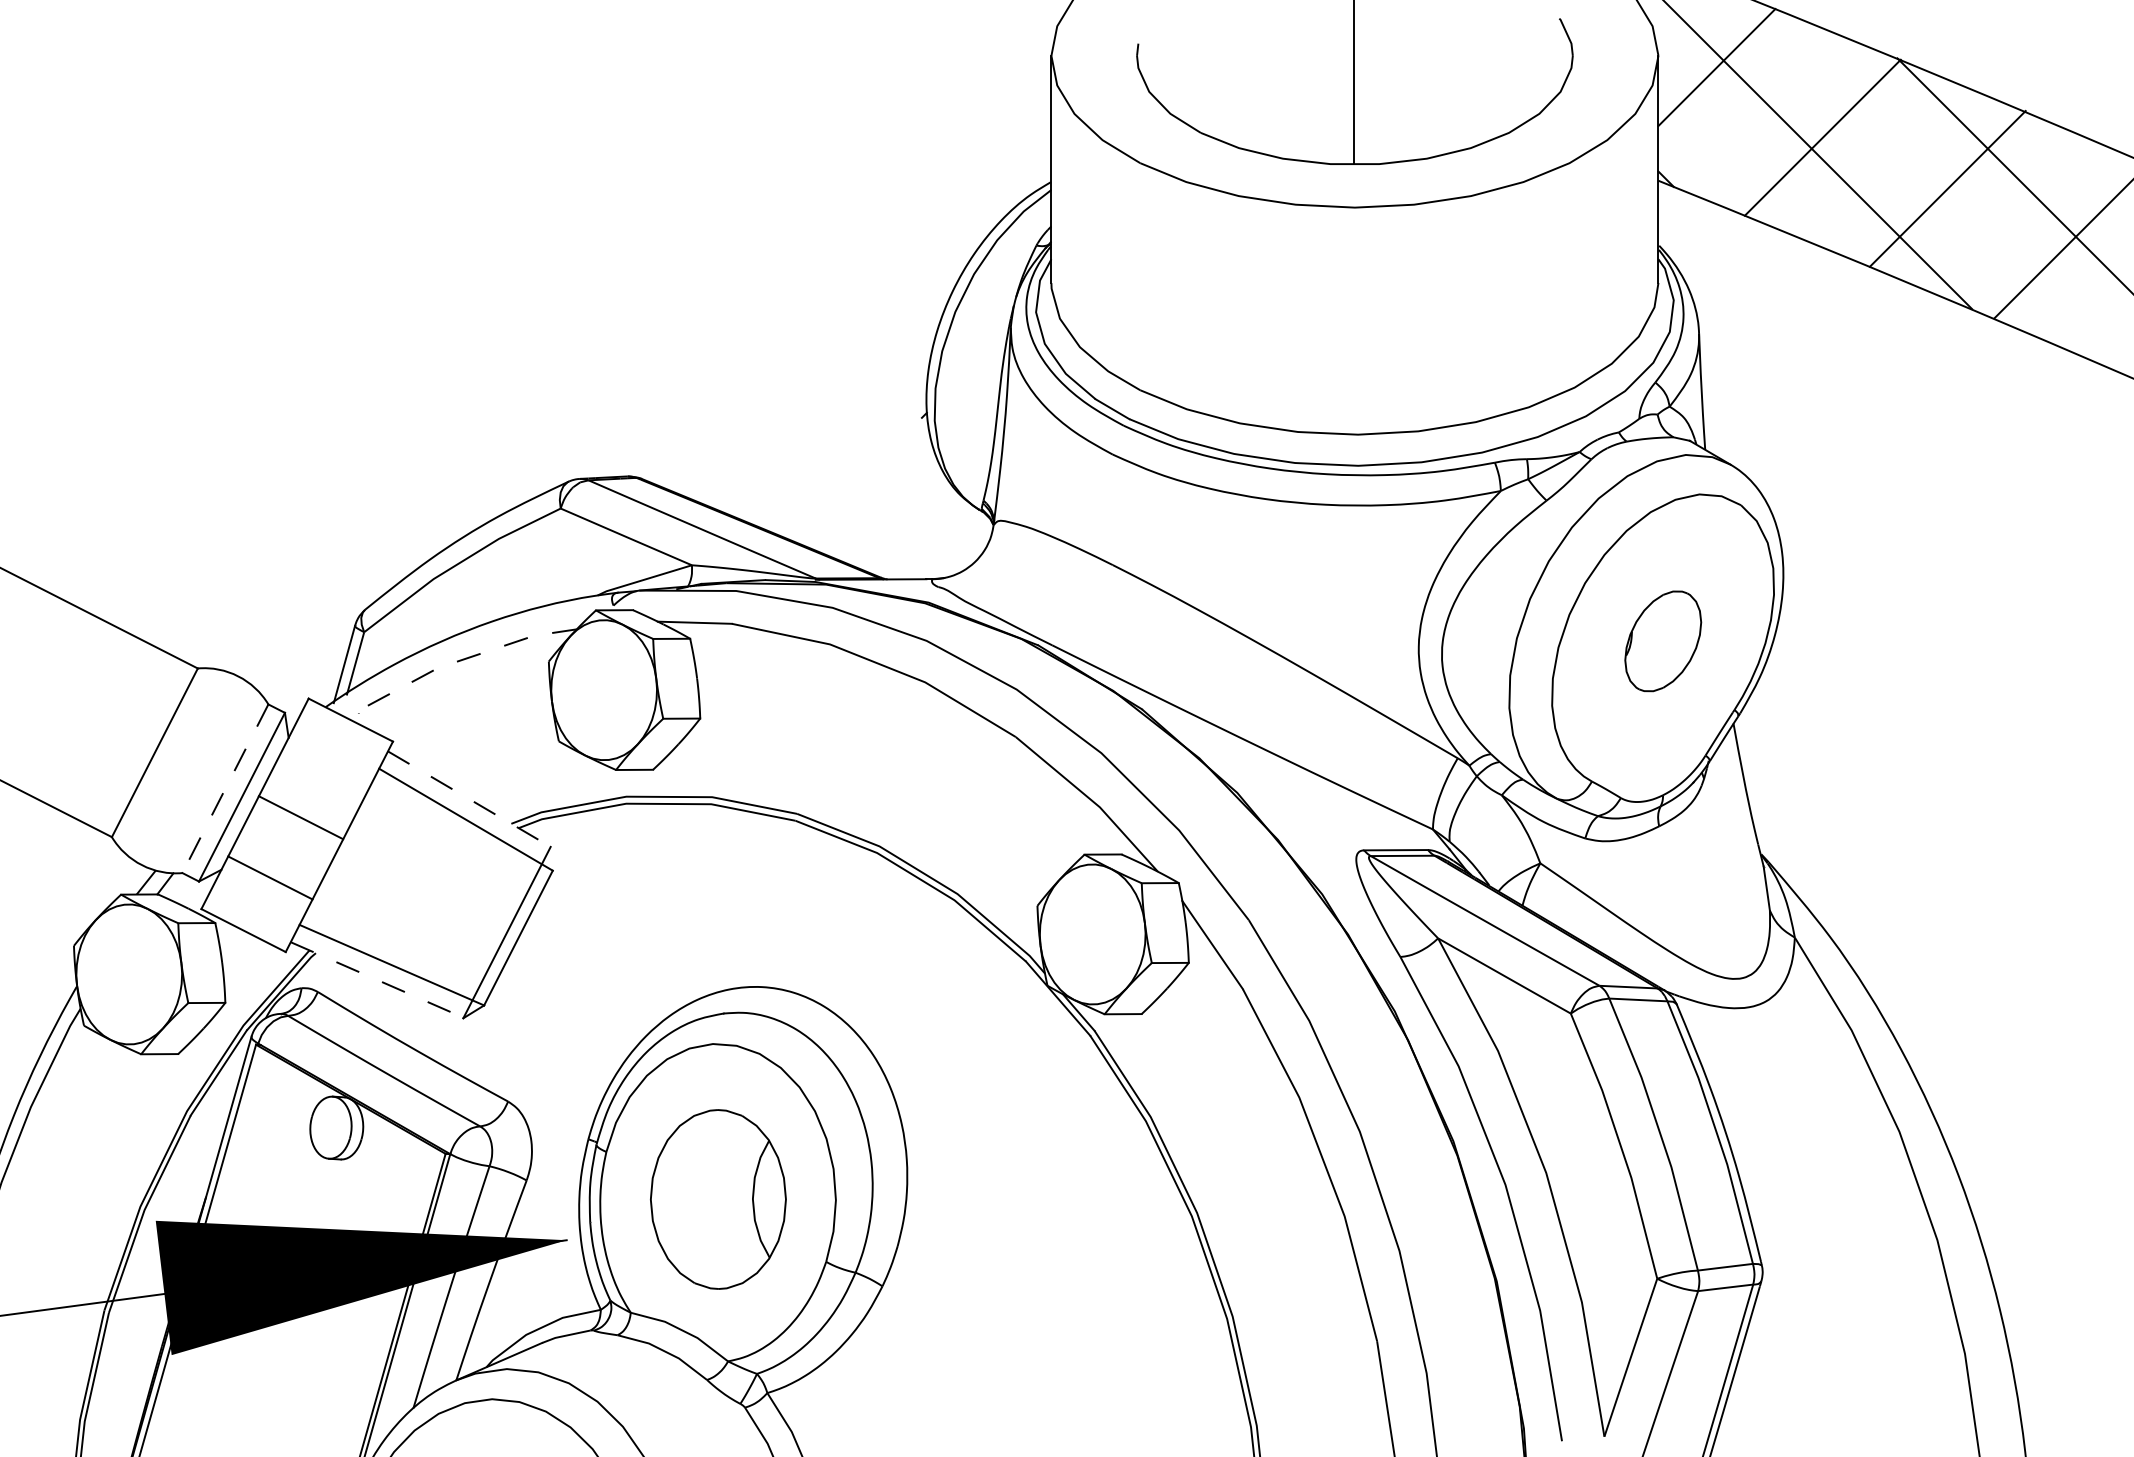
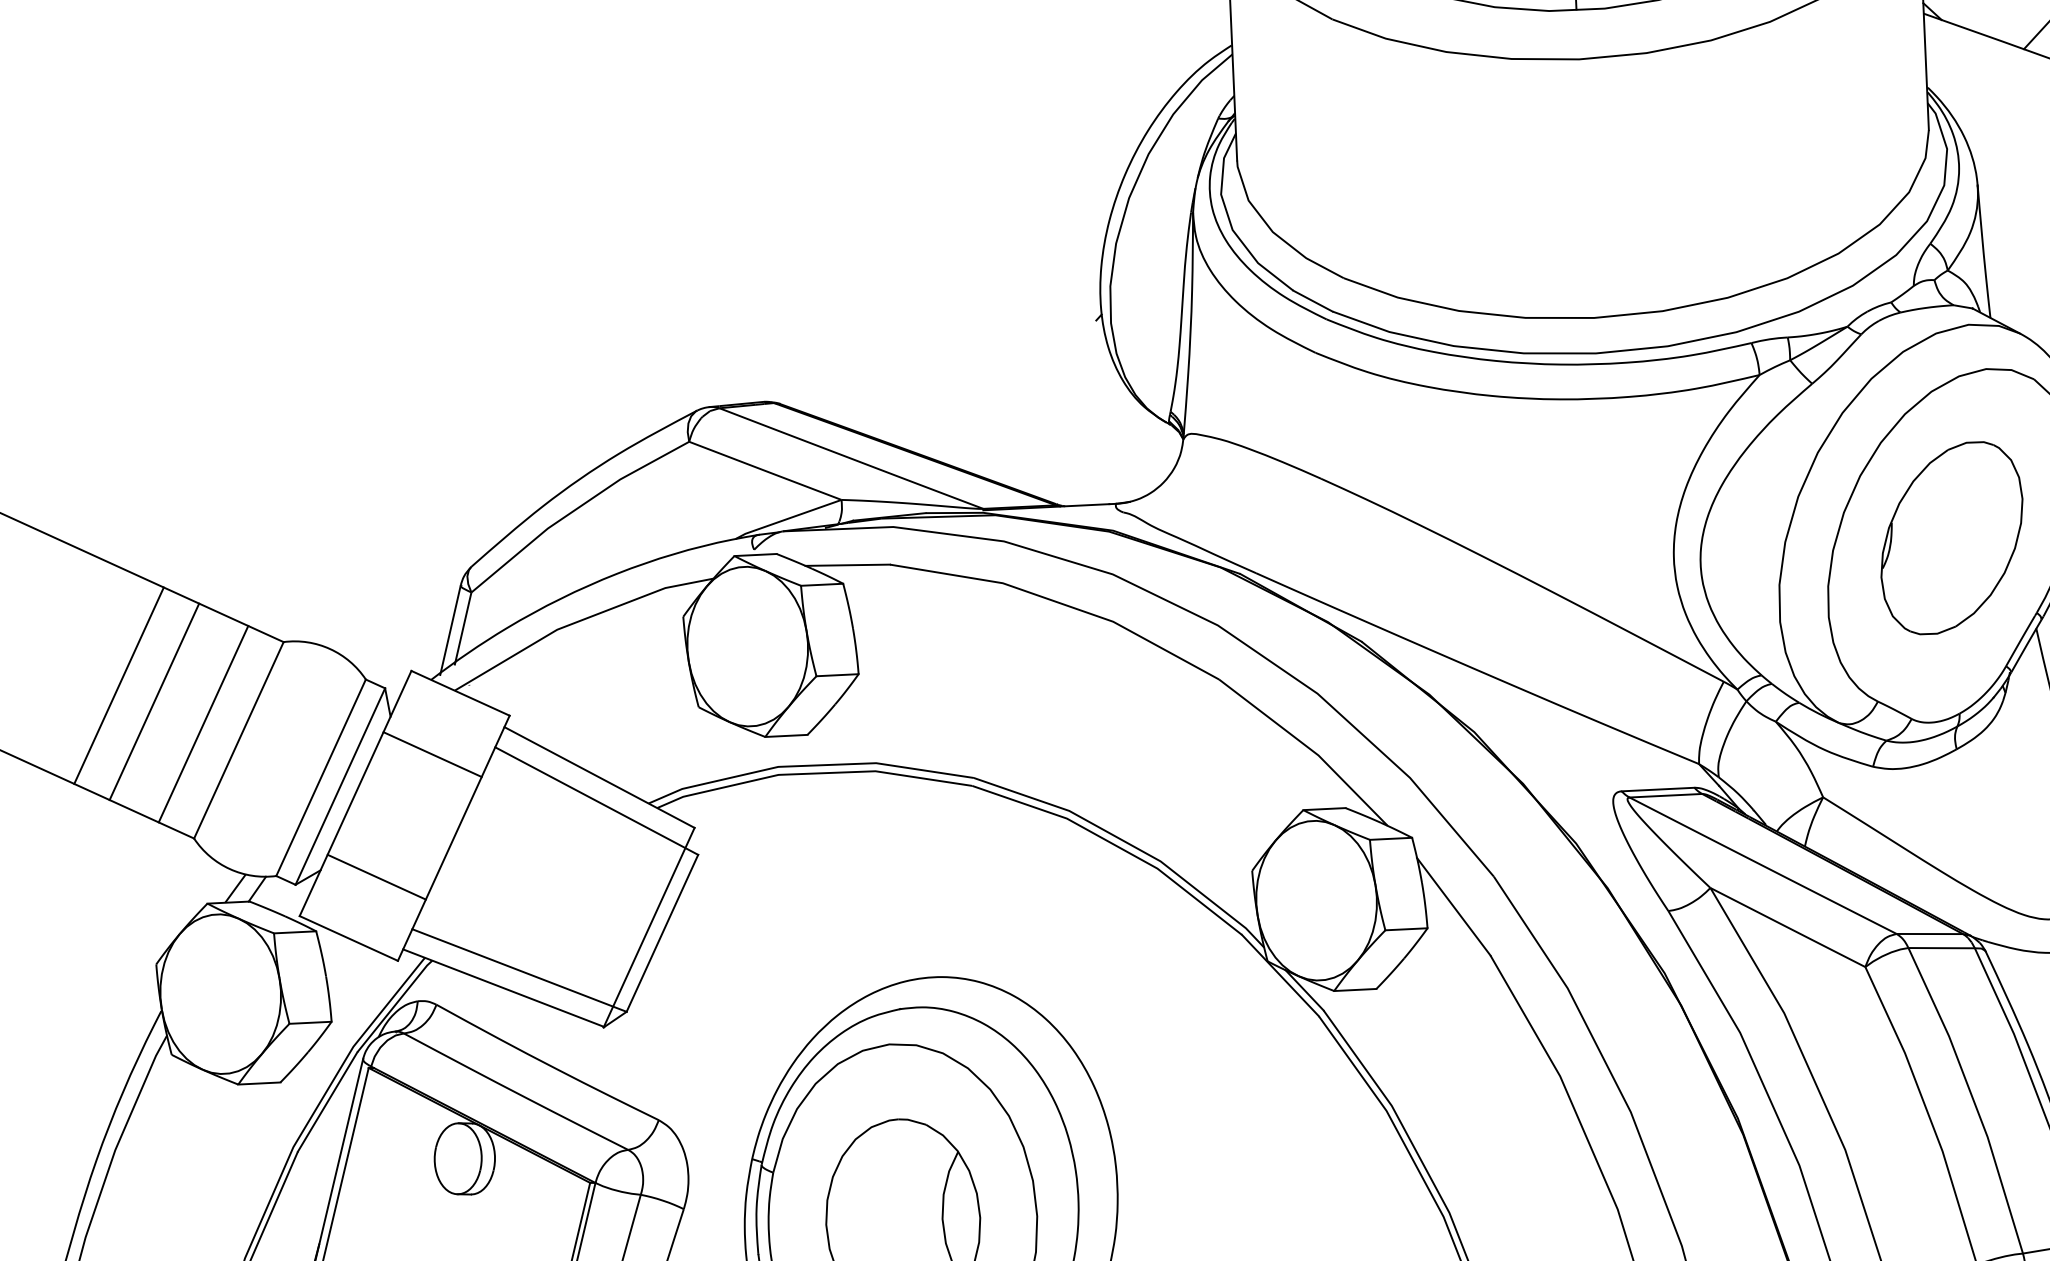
part: (1663, 641) -> (1952, 538), size x1.67
line: (456, 661) -> (578, 621), dashed -> solid
line: (51, 700) -> (118, 685), added
line: (82, 715) -> (154, 701), added
line: (124, 737) -> (203, 724), added
line: (225, 788) -> (321, 777), dashed -> solid
line: (469, 799) -> (599, 777), dashed -> solid
line: (300, 817) -> (432, 754), moved
line: (377, 980) -> (503, 988), dashed -> solid

